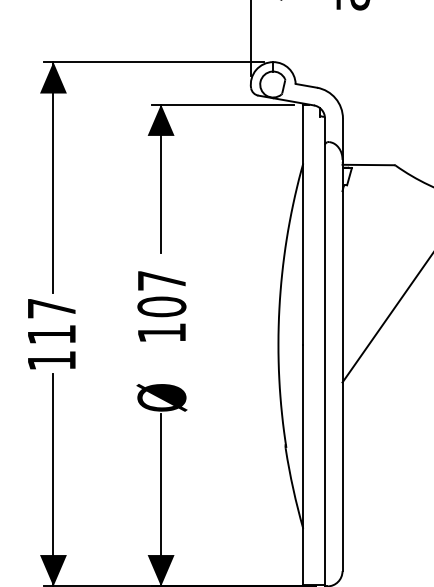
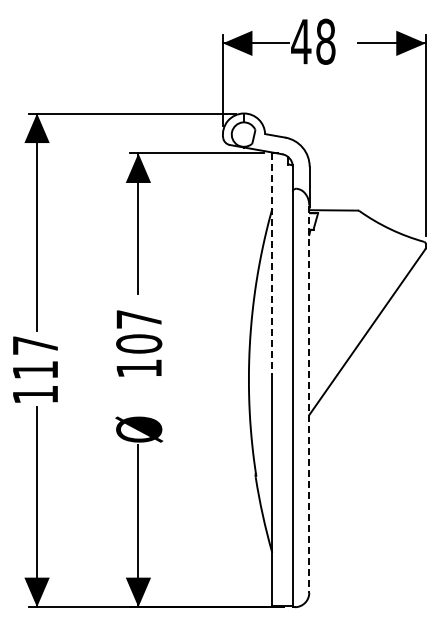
line: (303, 224) -> (272, 266), solid -> dashed
line: (342, 365) -> (309, 399), solid -> dashed

